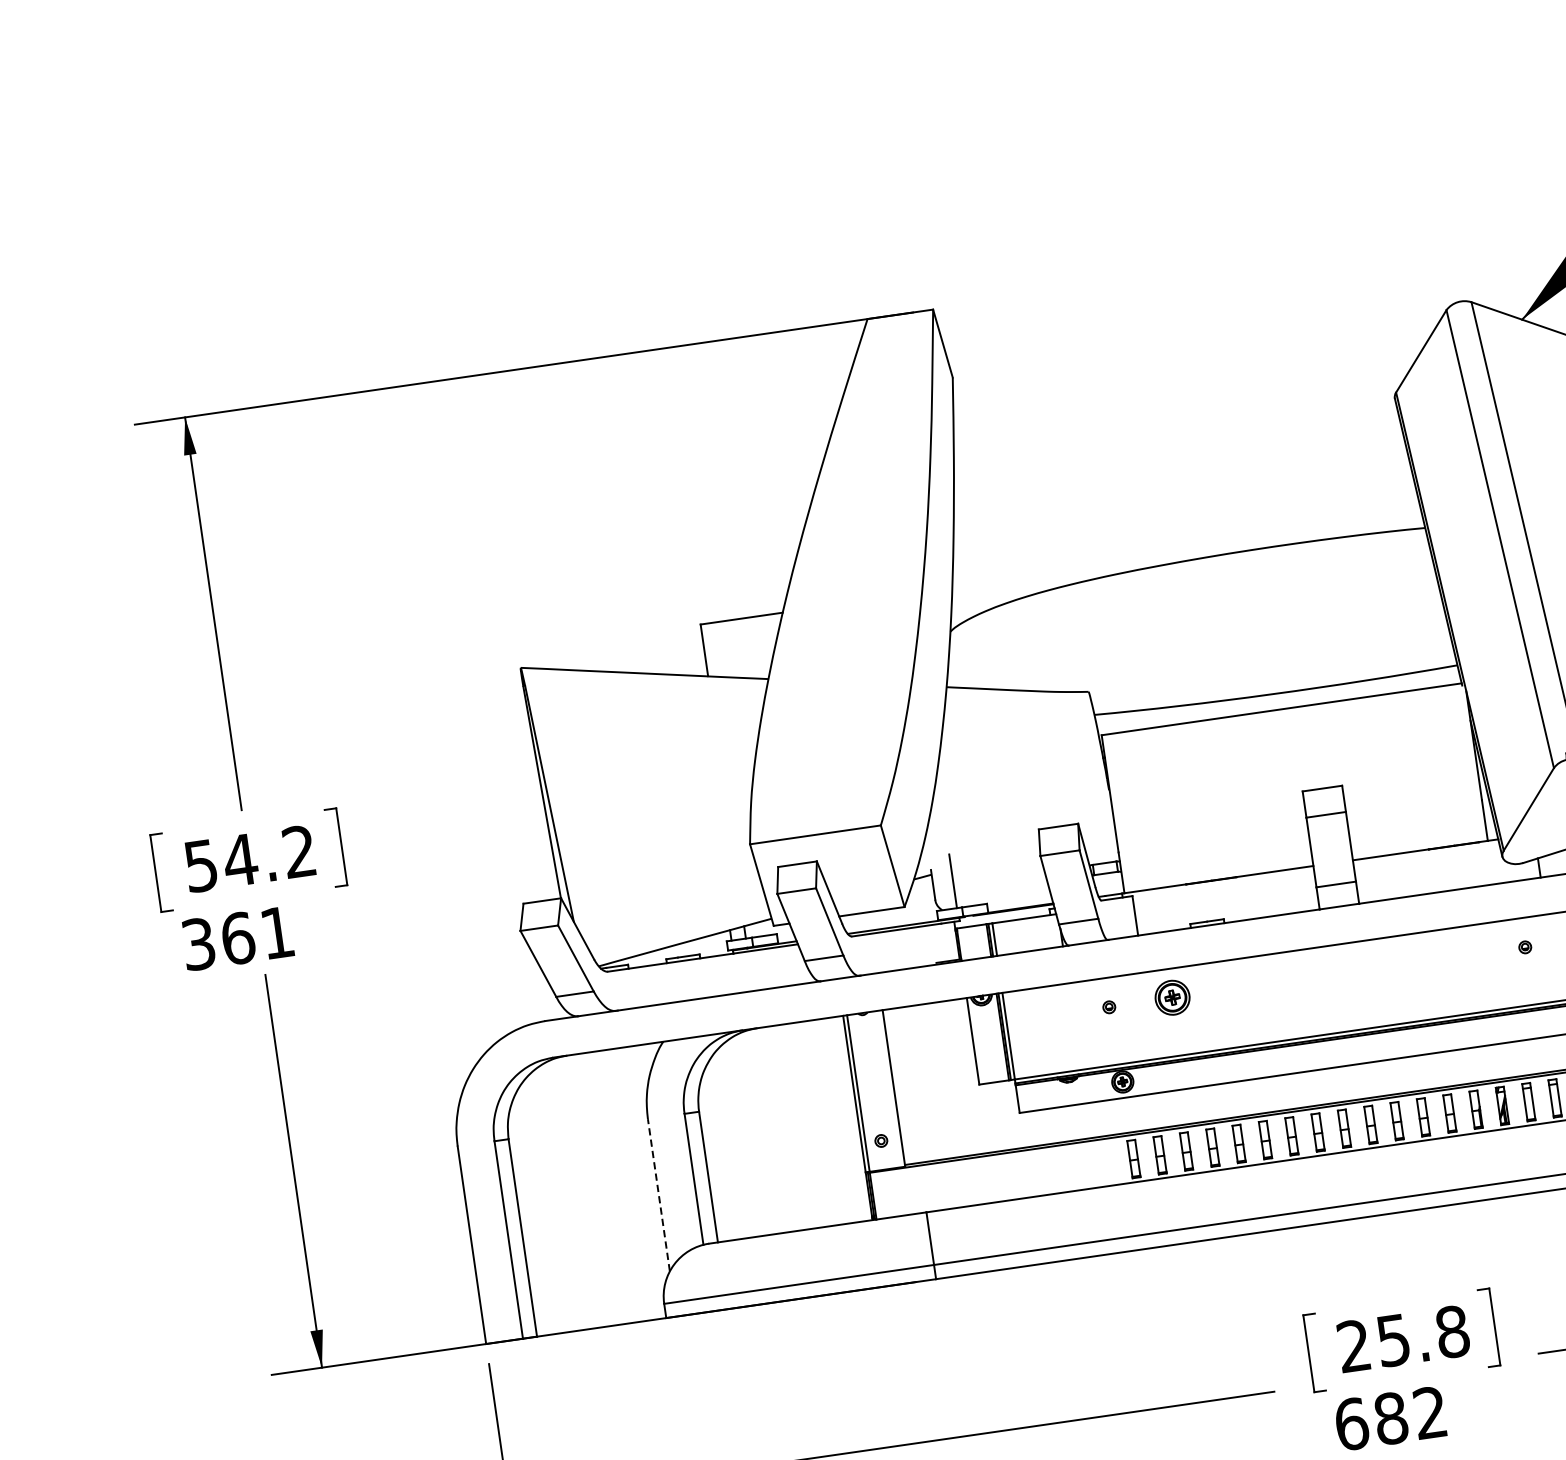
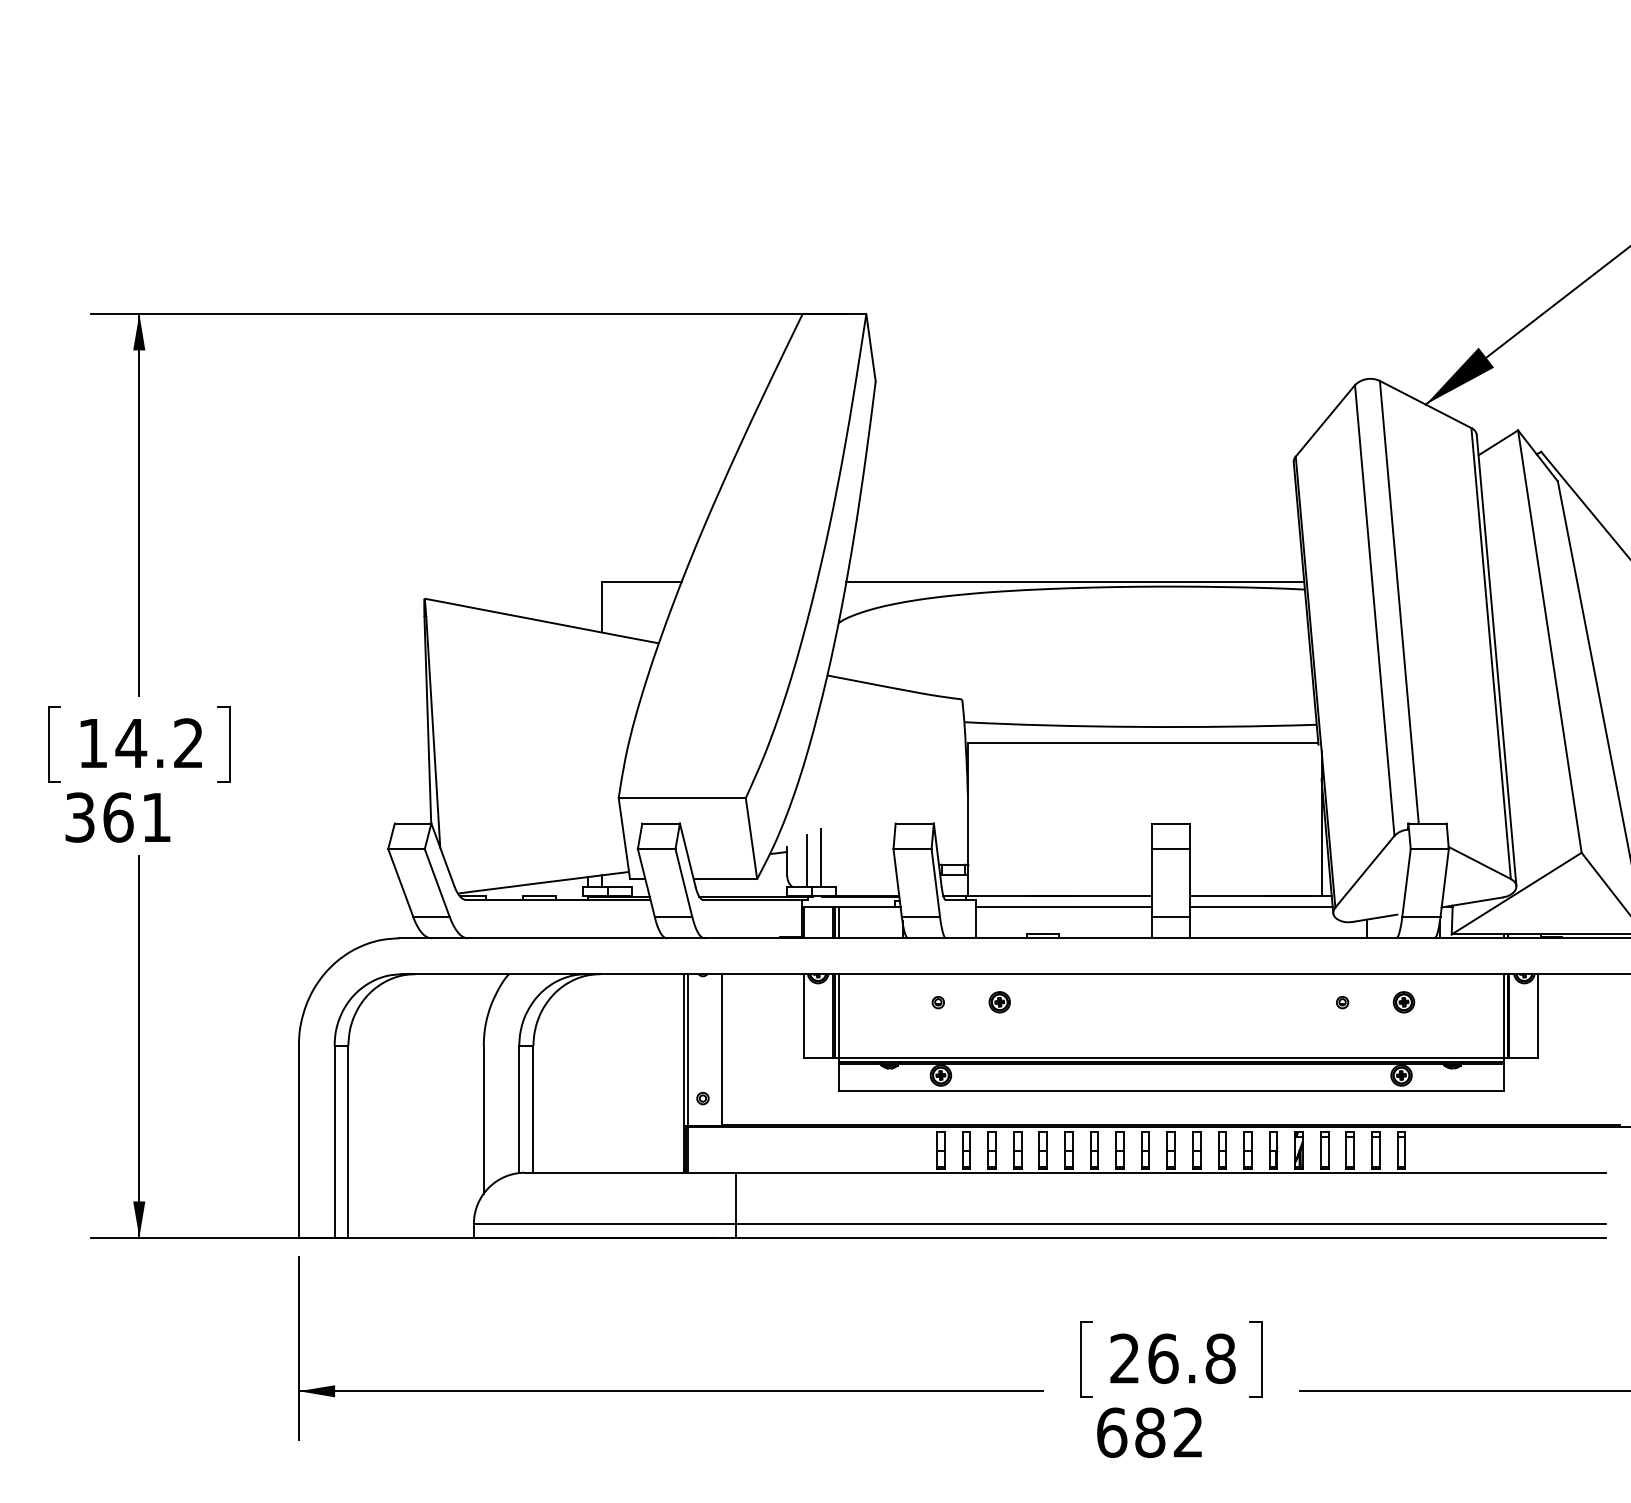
line: (1188, 554) -> (1075, 582), added
line: (1427, 860) -> (1261, 906), added
text: (200, 866) -> (92, 743), 54.2 -> 14.2
line: (967, 876) -> (821, 858), added
line: (1223, 889) -> (1063, 906), added
part: (1172, 998) -> (999, 1002), size x0.62
line: (658, 1195) -> (483, 1119), dashed -> solid
text: (1393, 1340) -> (1163, 1358), 25.8 -> 26.8

